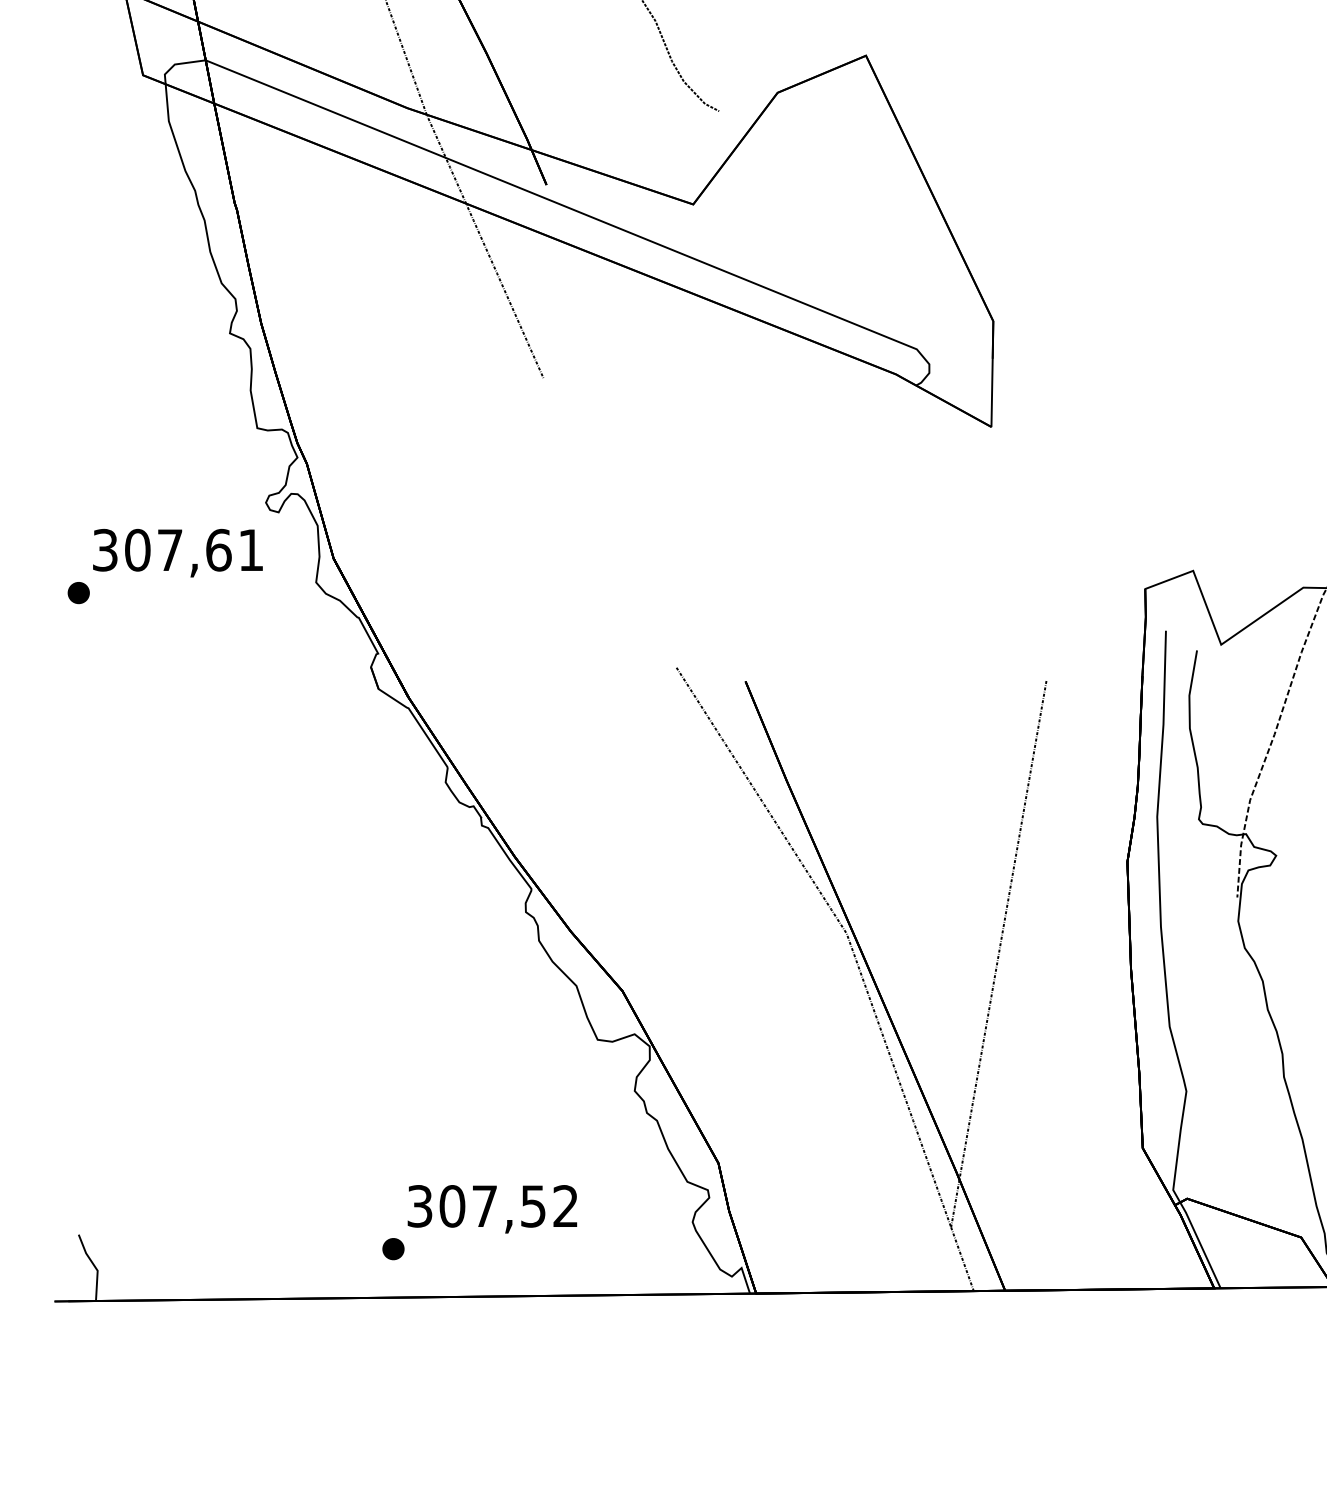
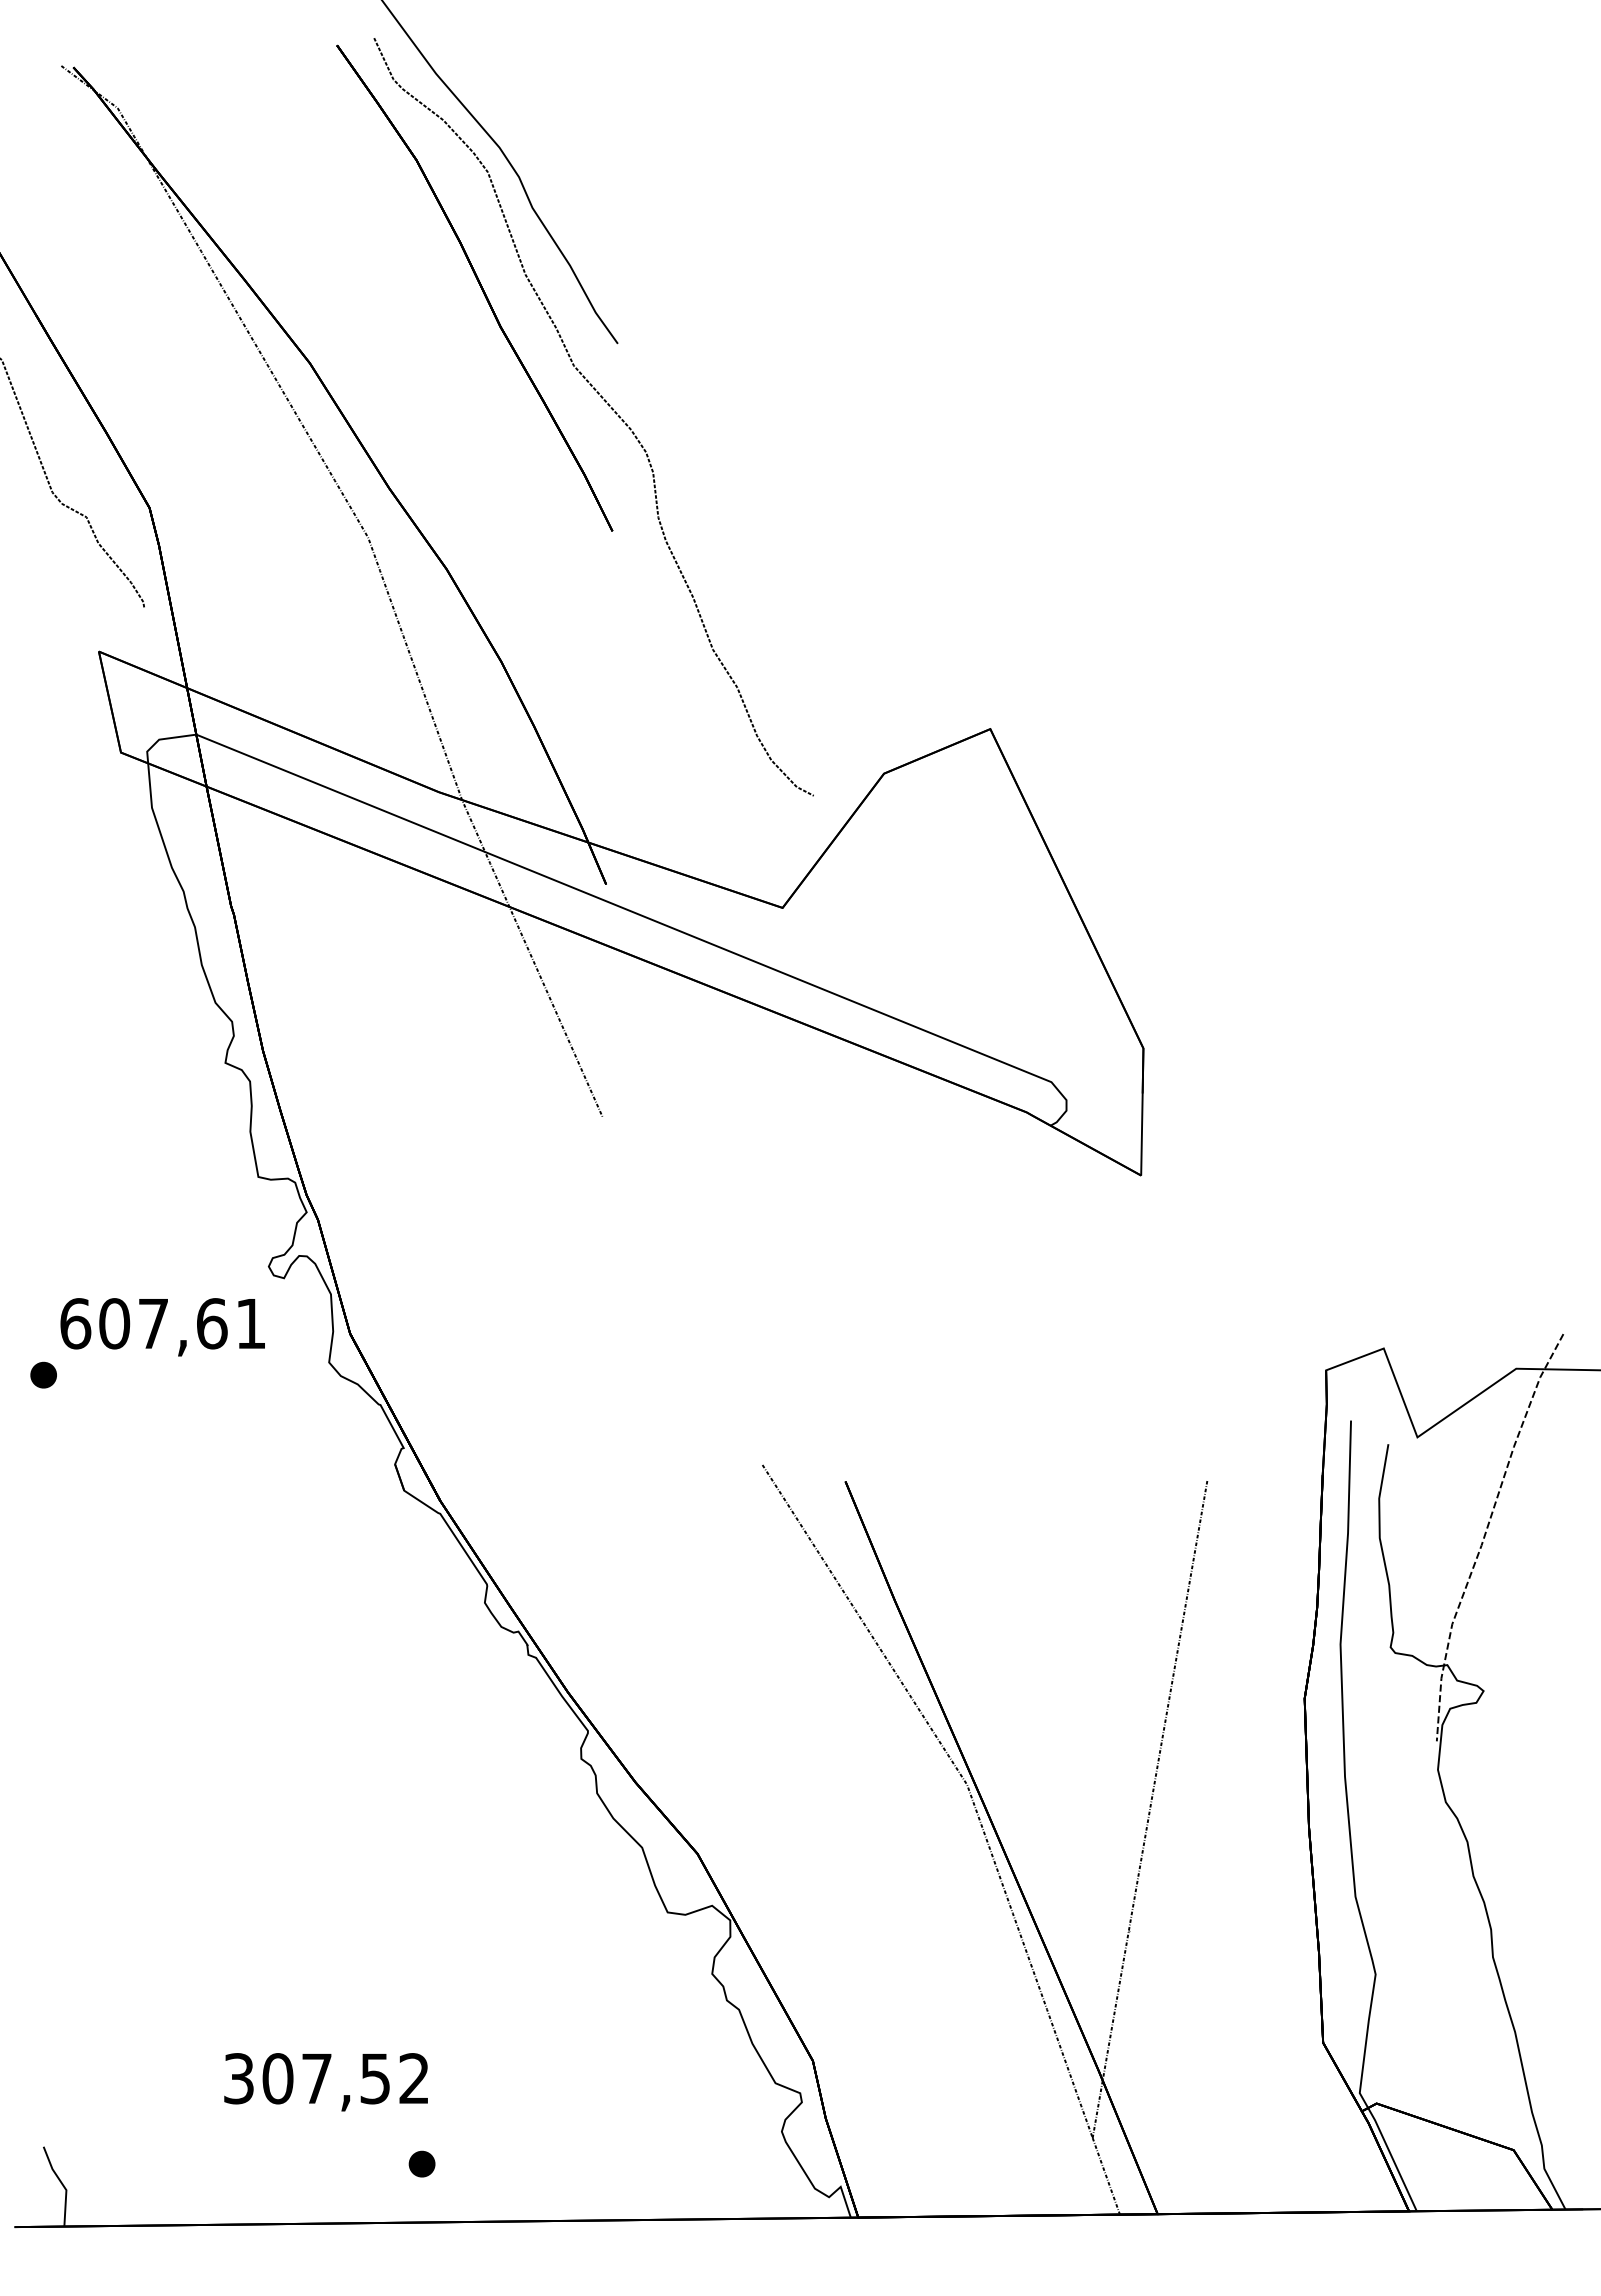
text: (105, 550) -> (75, 1323), 307,61 -> 607,61
text: (491, 1209) -> (325, 2082), moved

